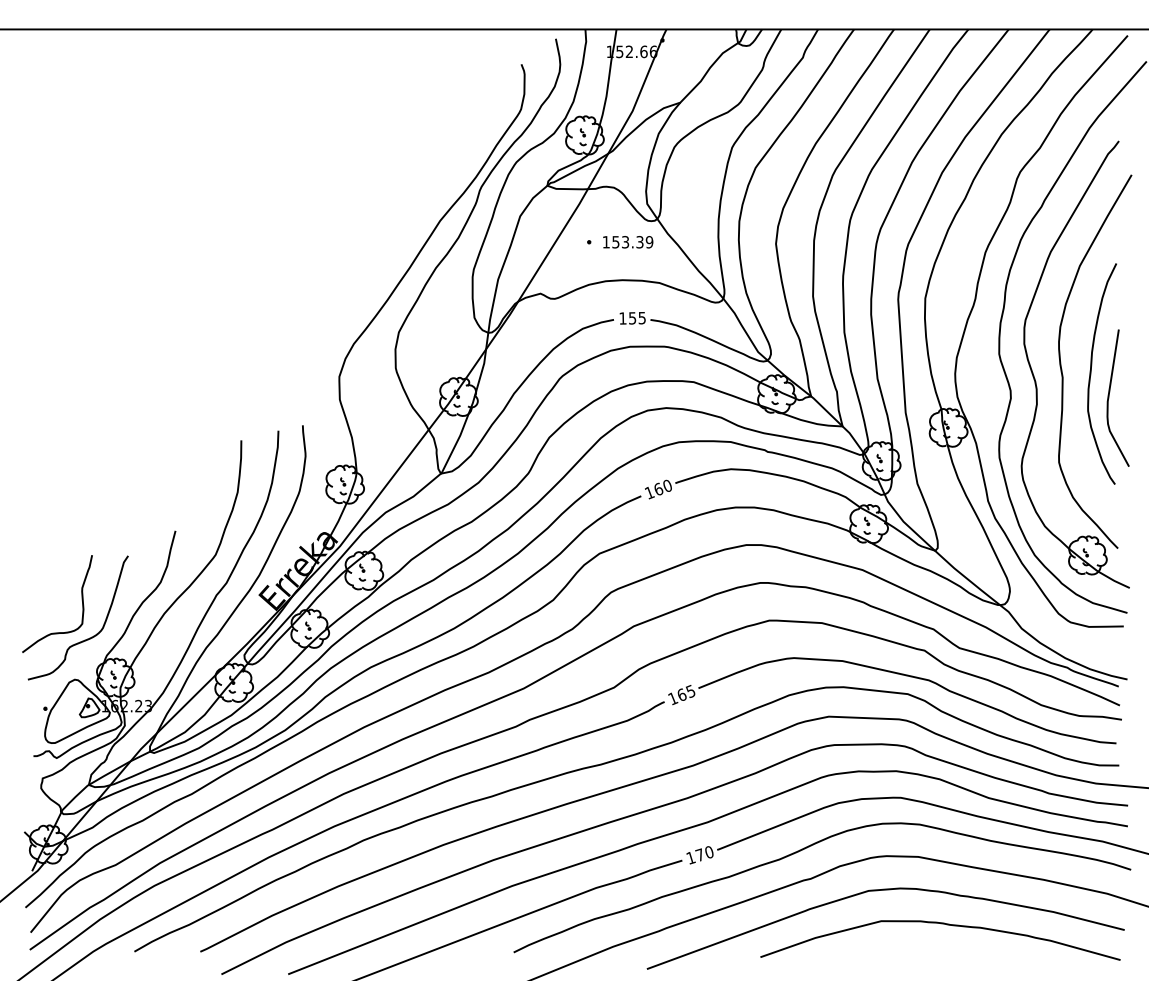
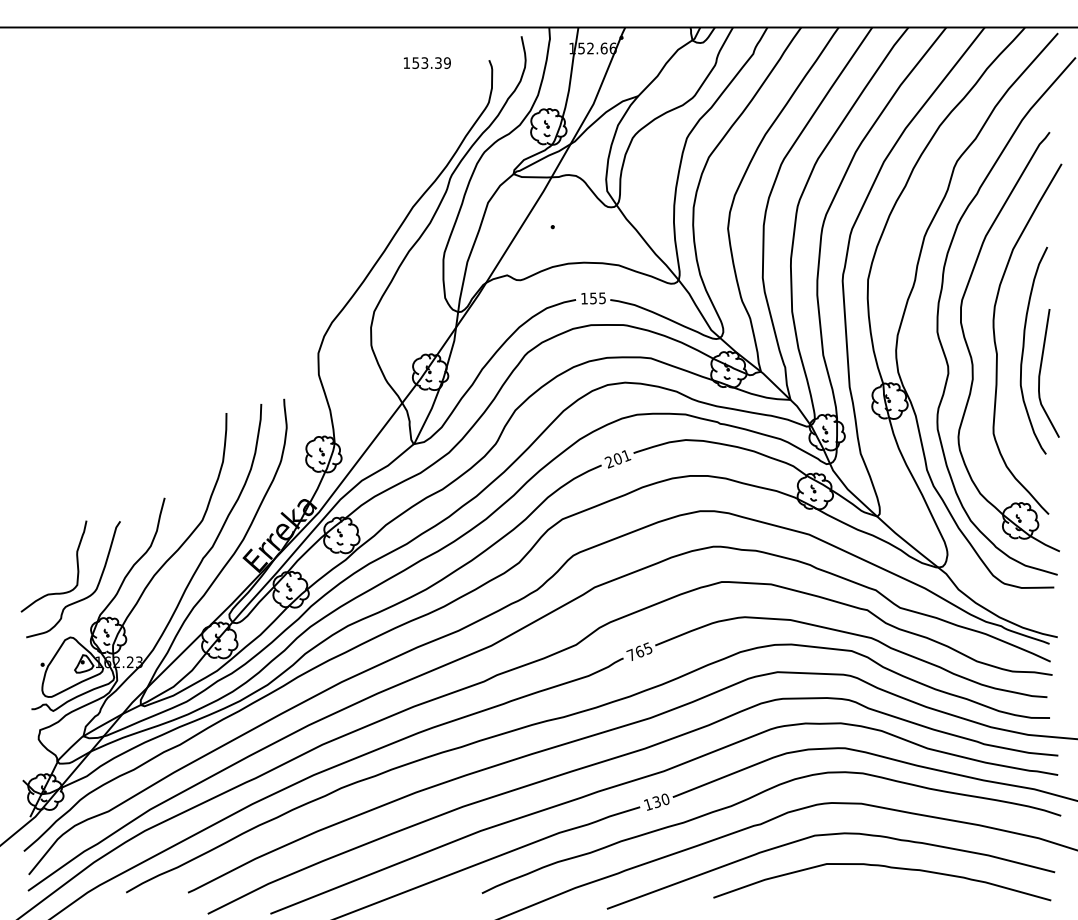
text: (628, 241) -> (427, 62), moved
text: (658, 489) -> (617, 459), 160 -> 201
text: (673, 697) -> (631, 654), 165 -> 765
text: (699, 854) -> (656, 801), 170 -> 130

